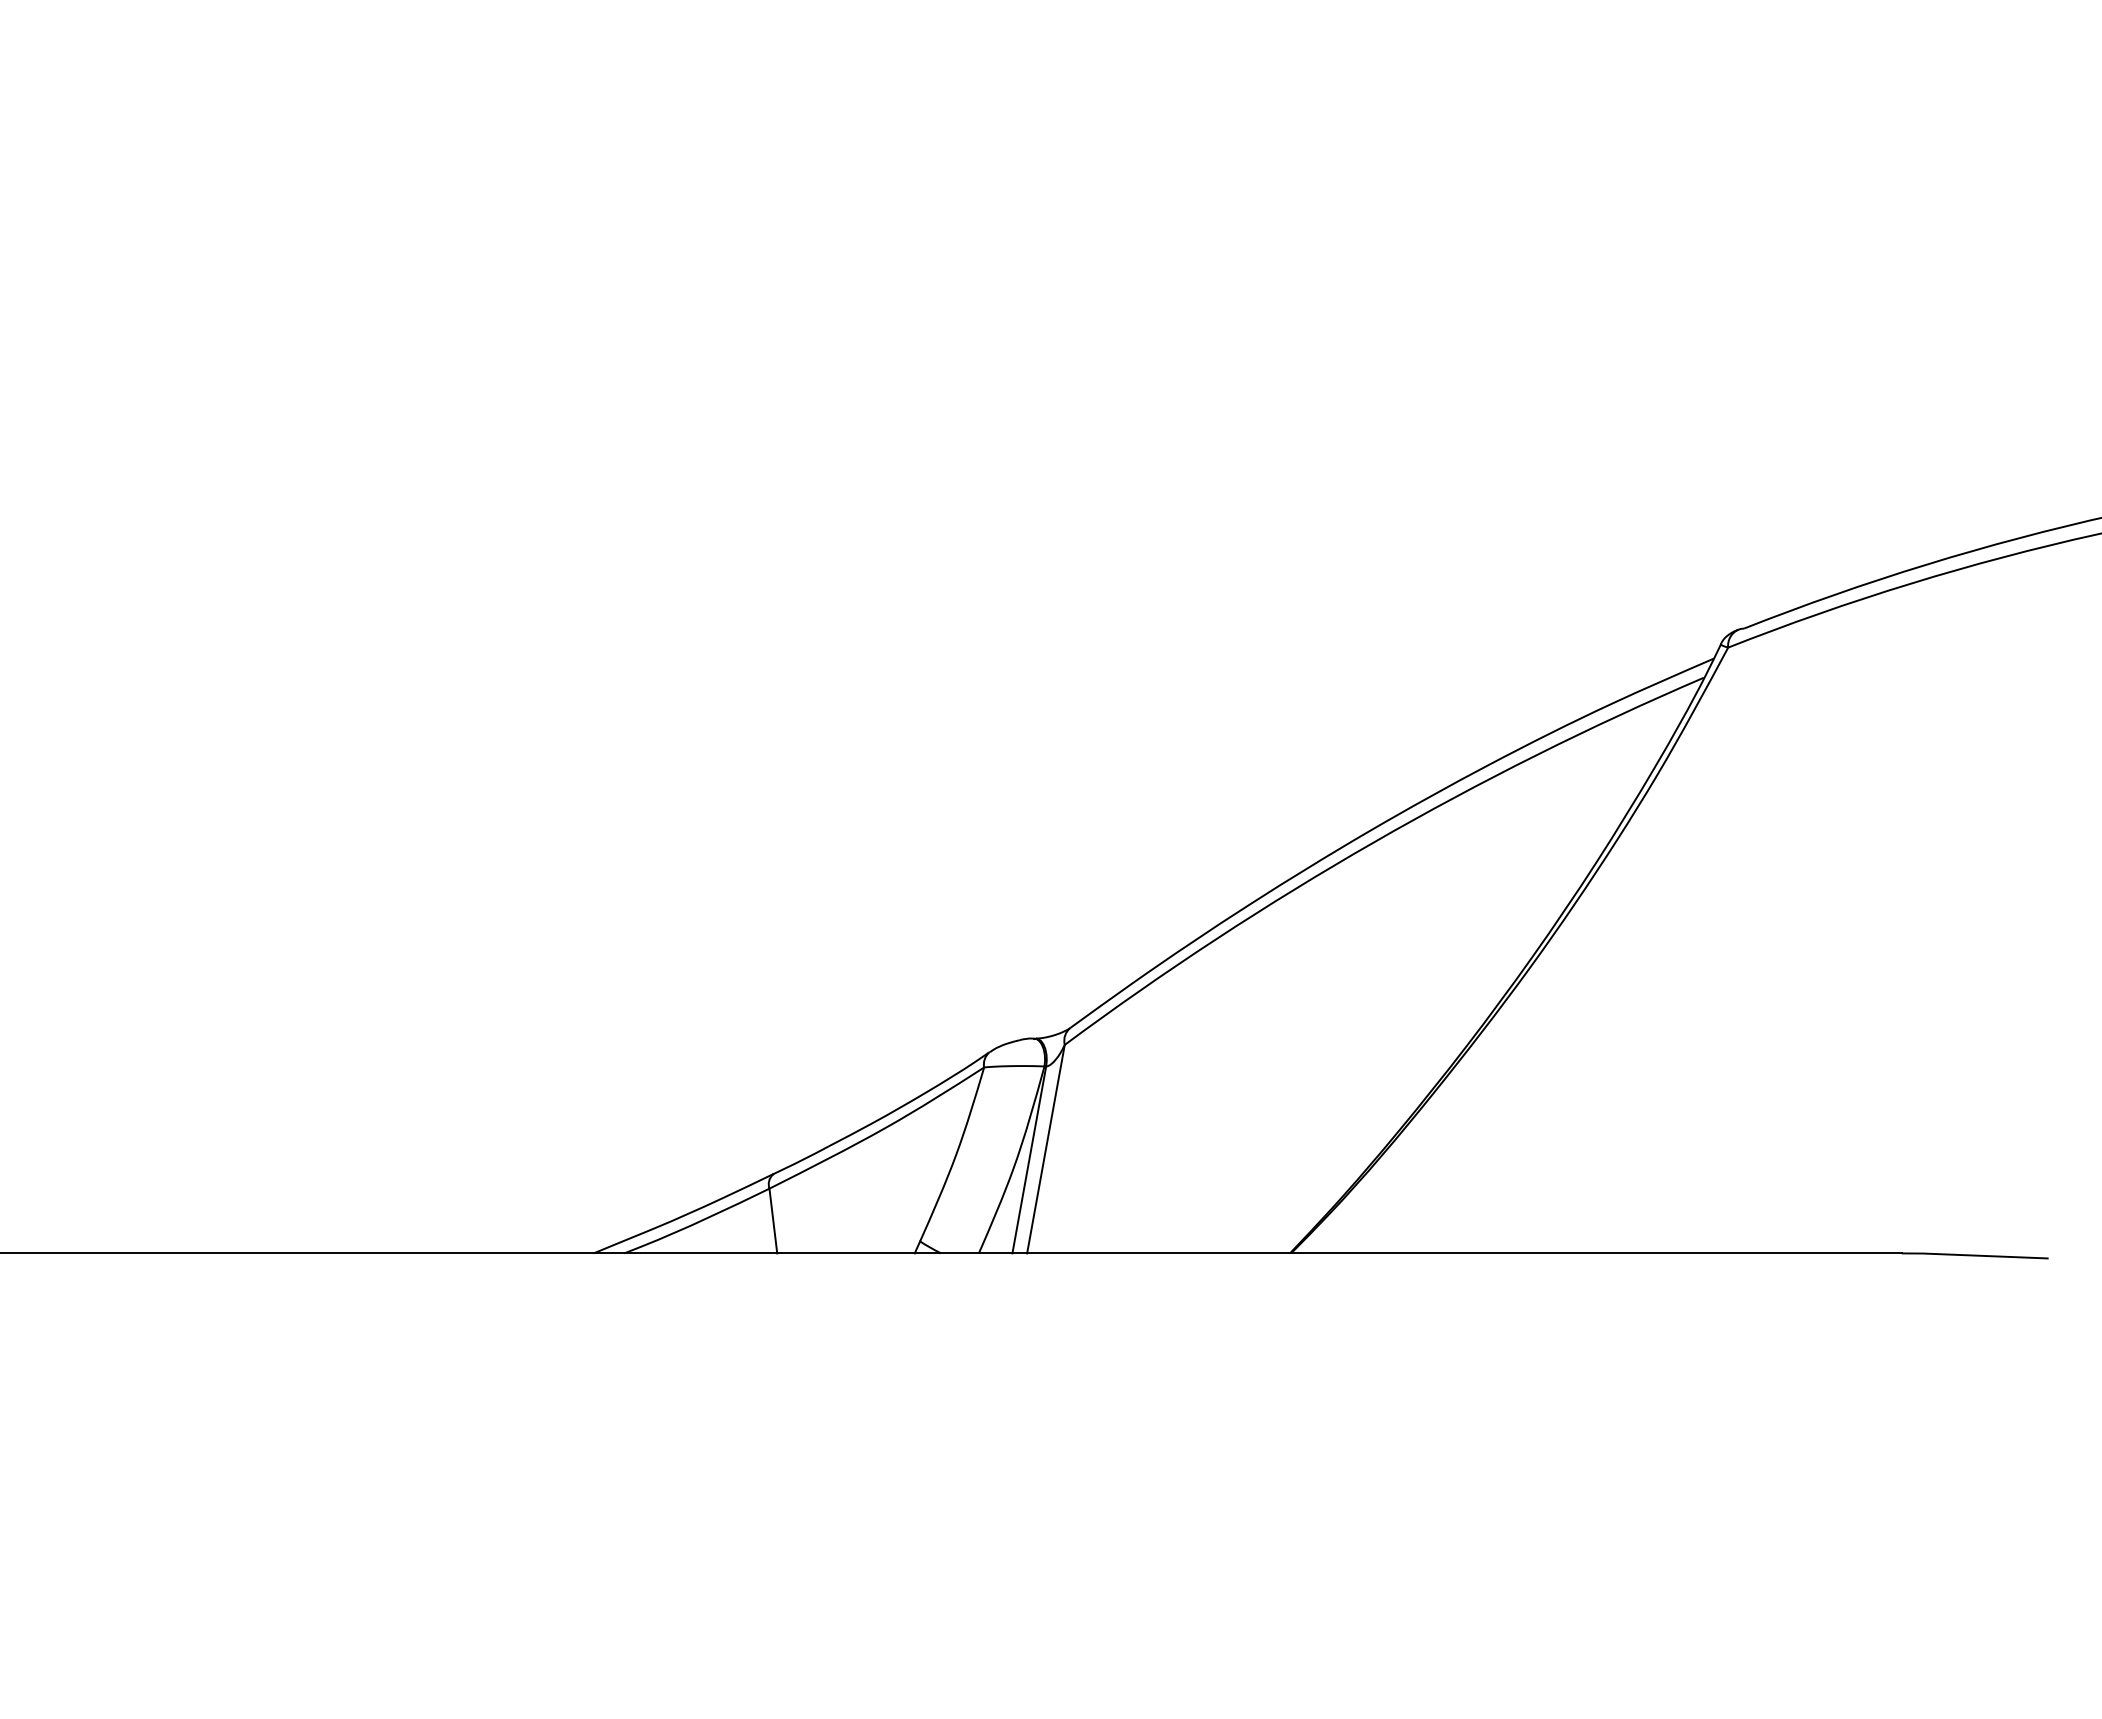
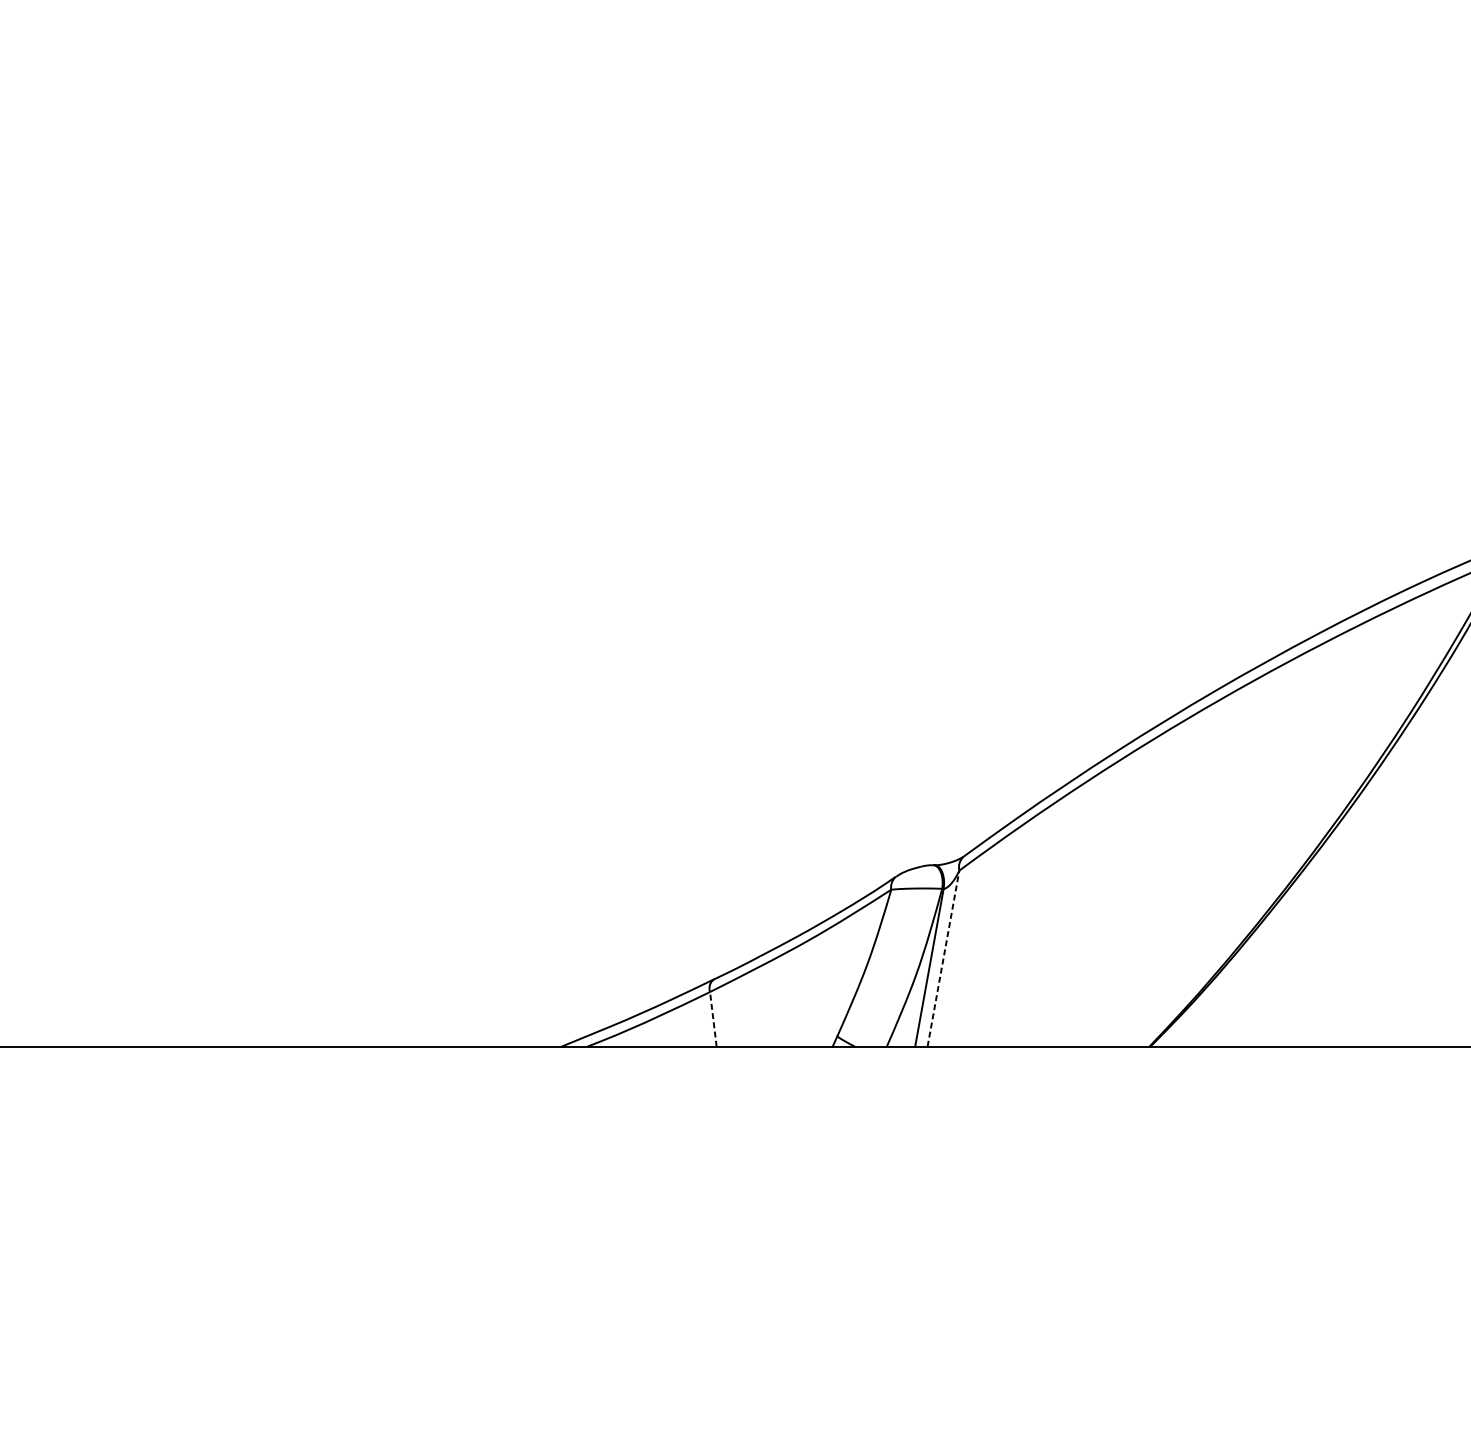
line: (1045, 1149) -> (943, 958), solid -> dashed
line: (773, 1221) -> (713, 1019), solid -> dashed

